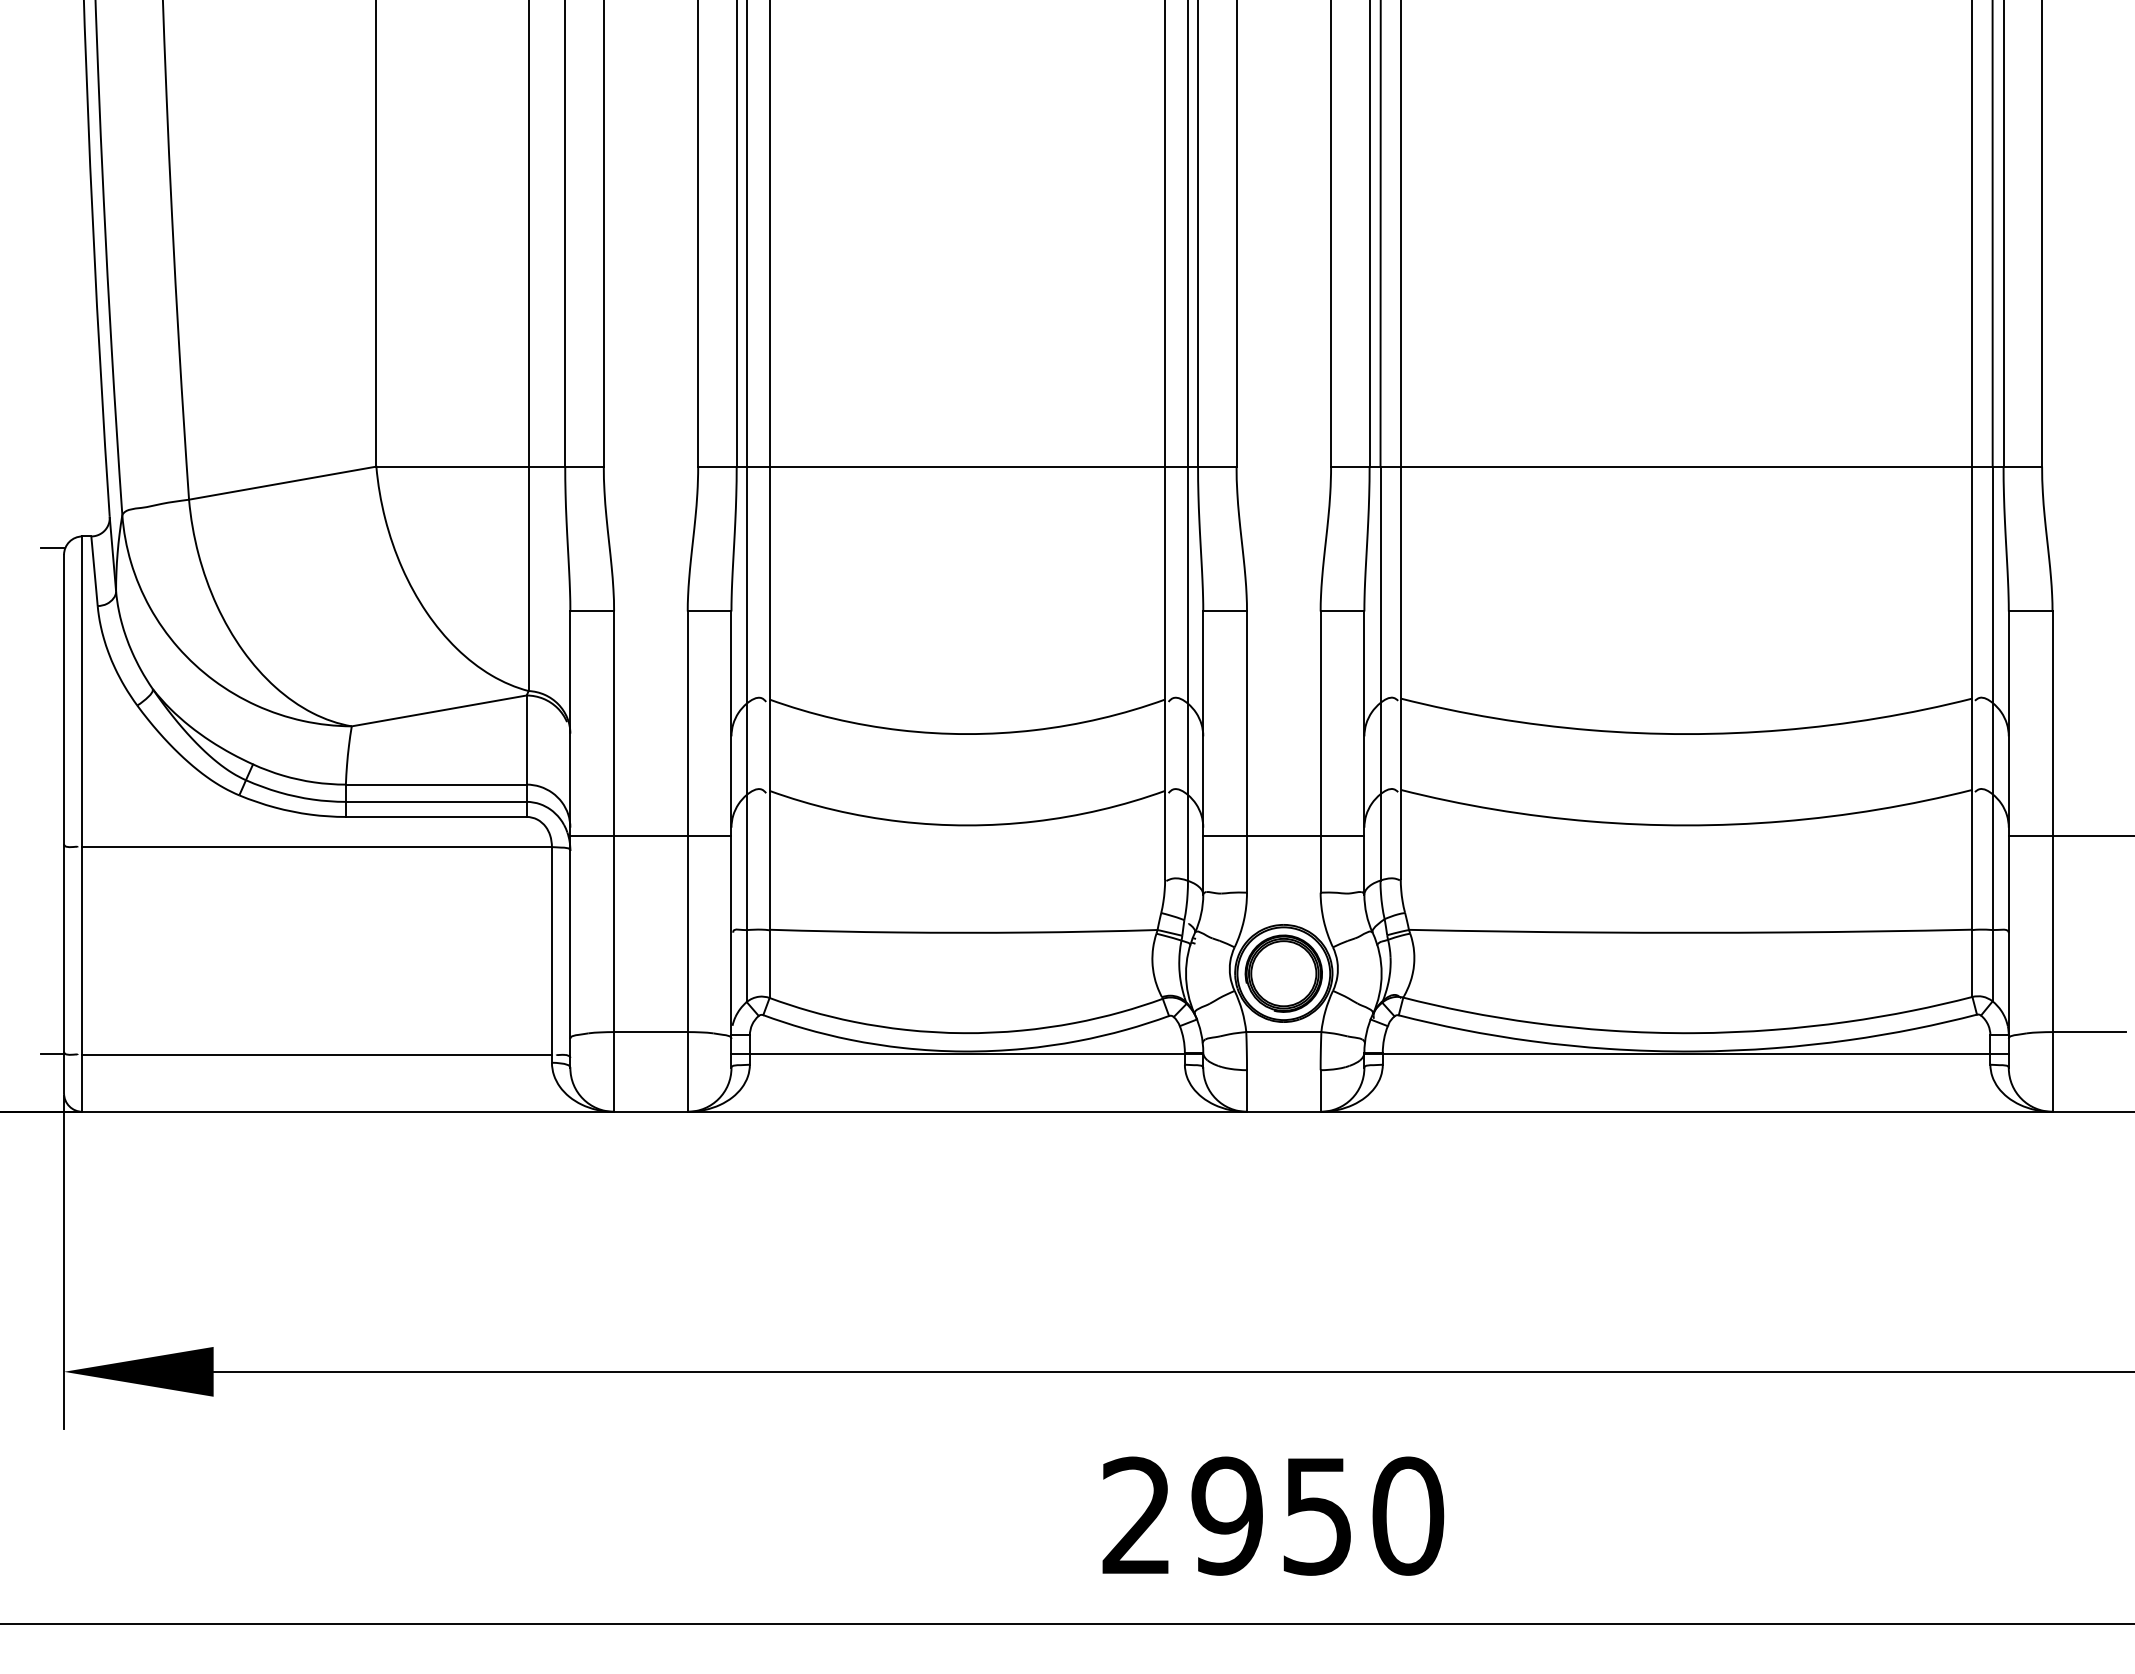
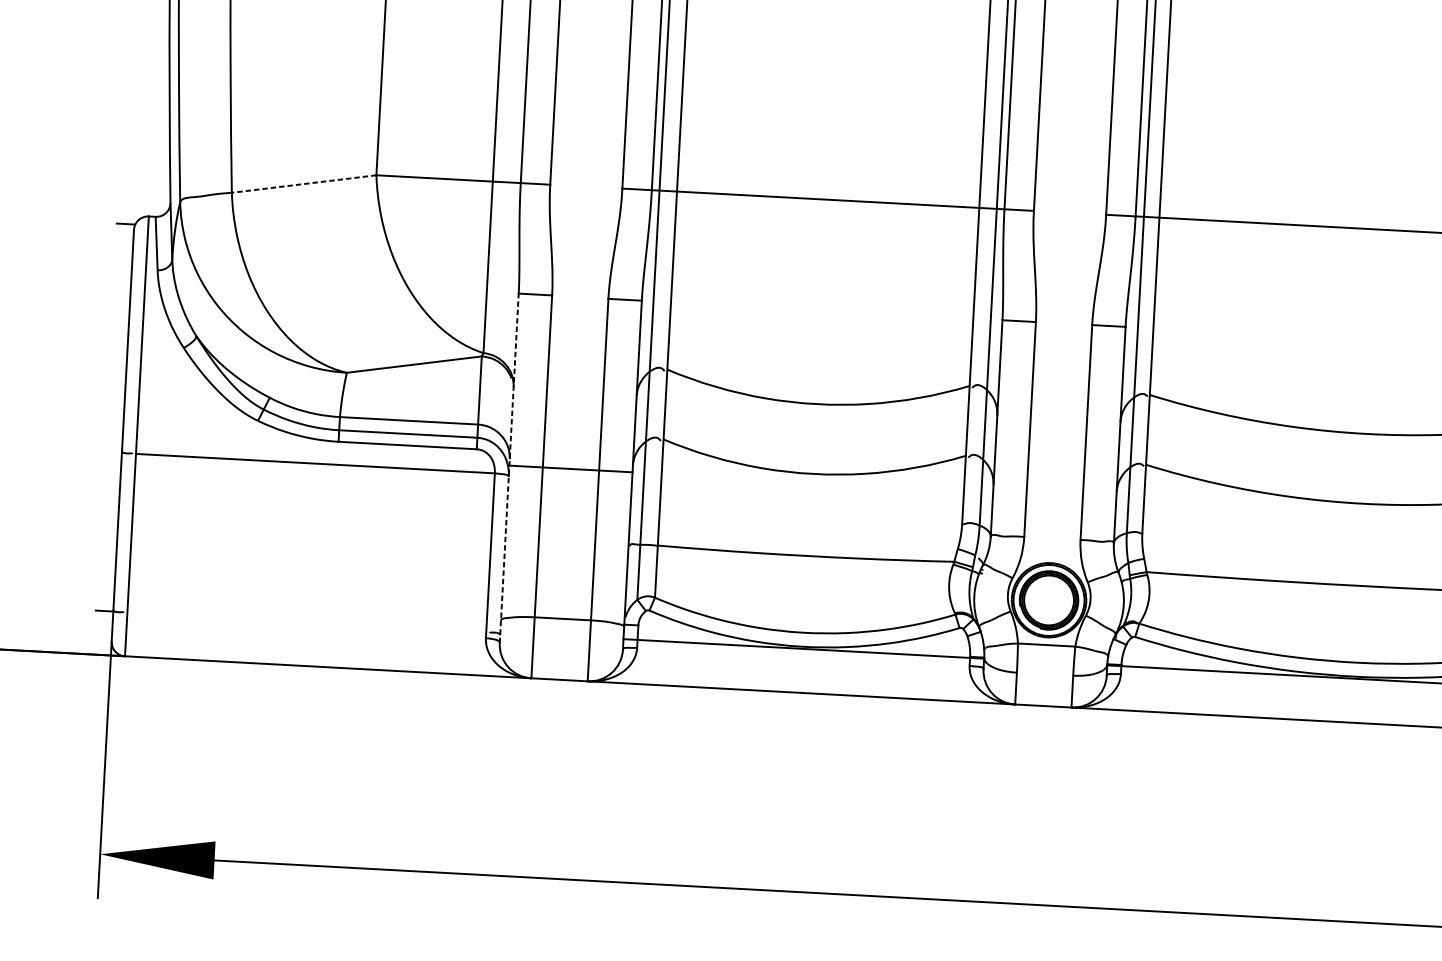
line: (282, 483) -> (303, 184), solid -> dashed
line: (1283, 836) -> (1054, 495), removed
line: (570, 839) -> (509, 468), solid -> dashed
line: (316, 1054) -> (306, 622), removed

